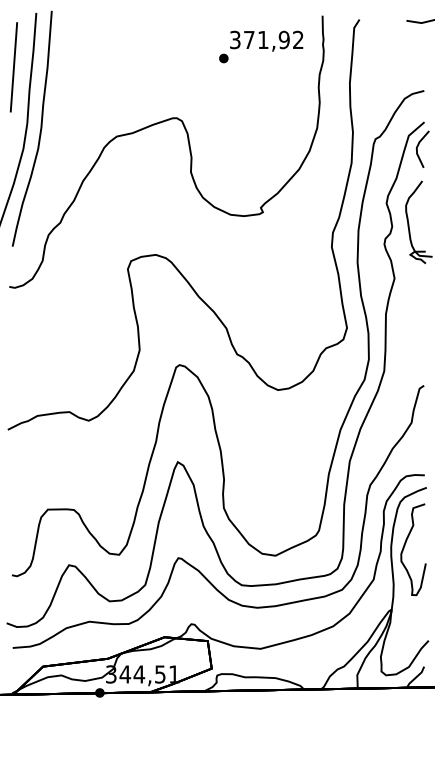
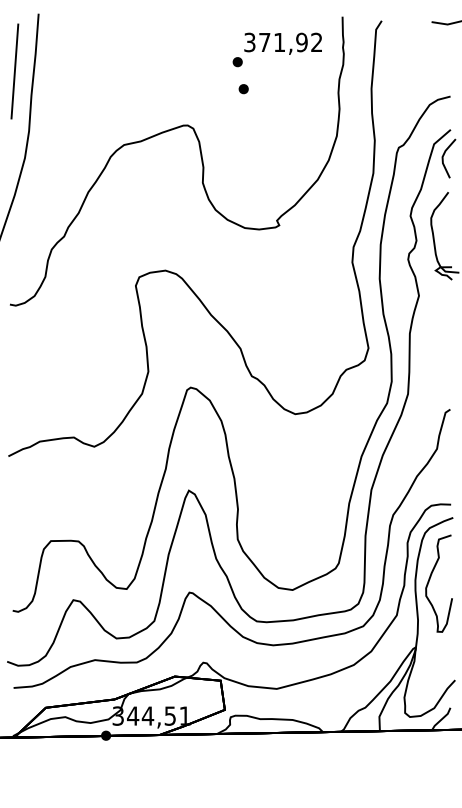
part: (229, 84) -> (243, 89), added
curve: (39, 129) -> (42, 137), removed

